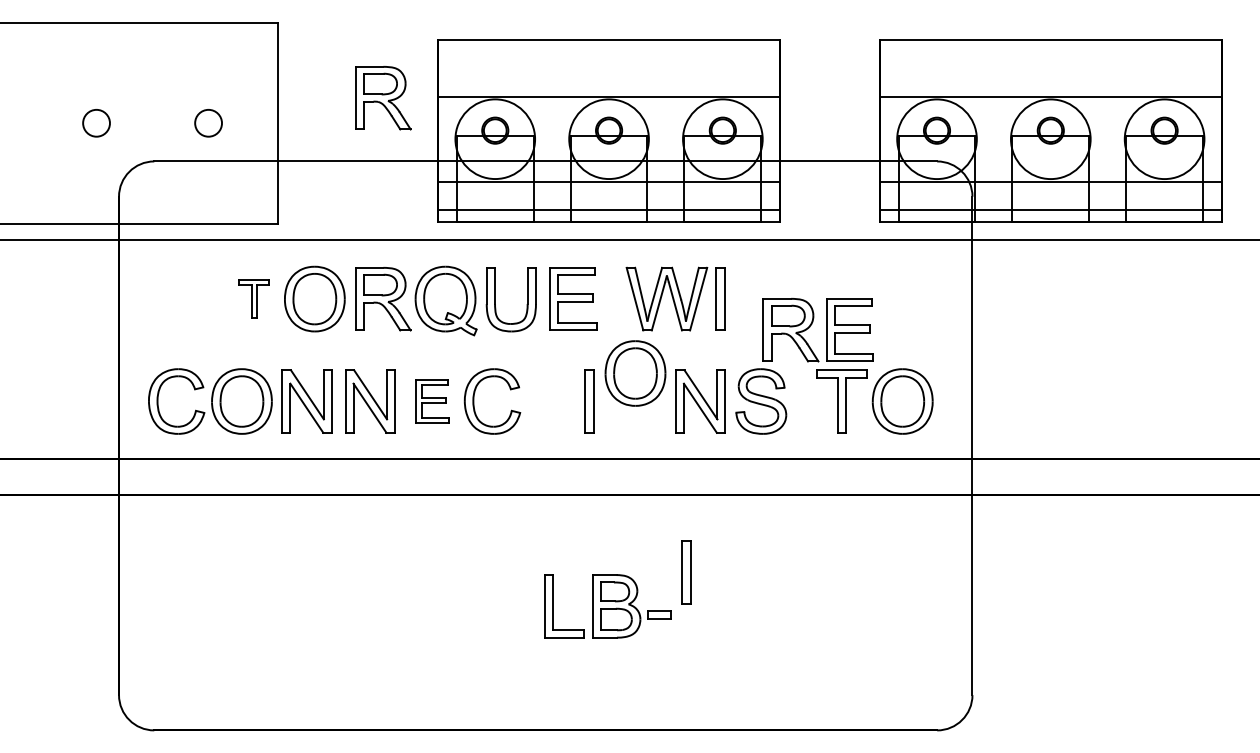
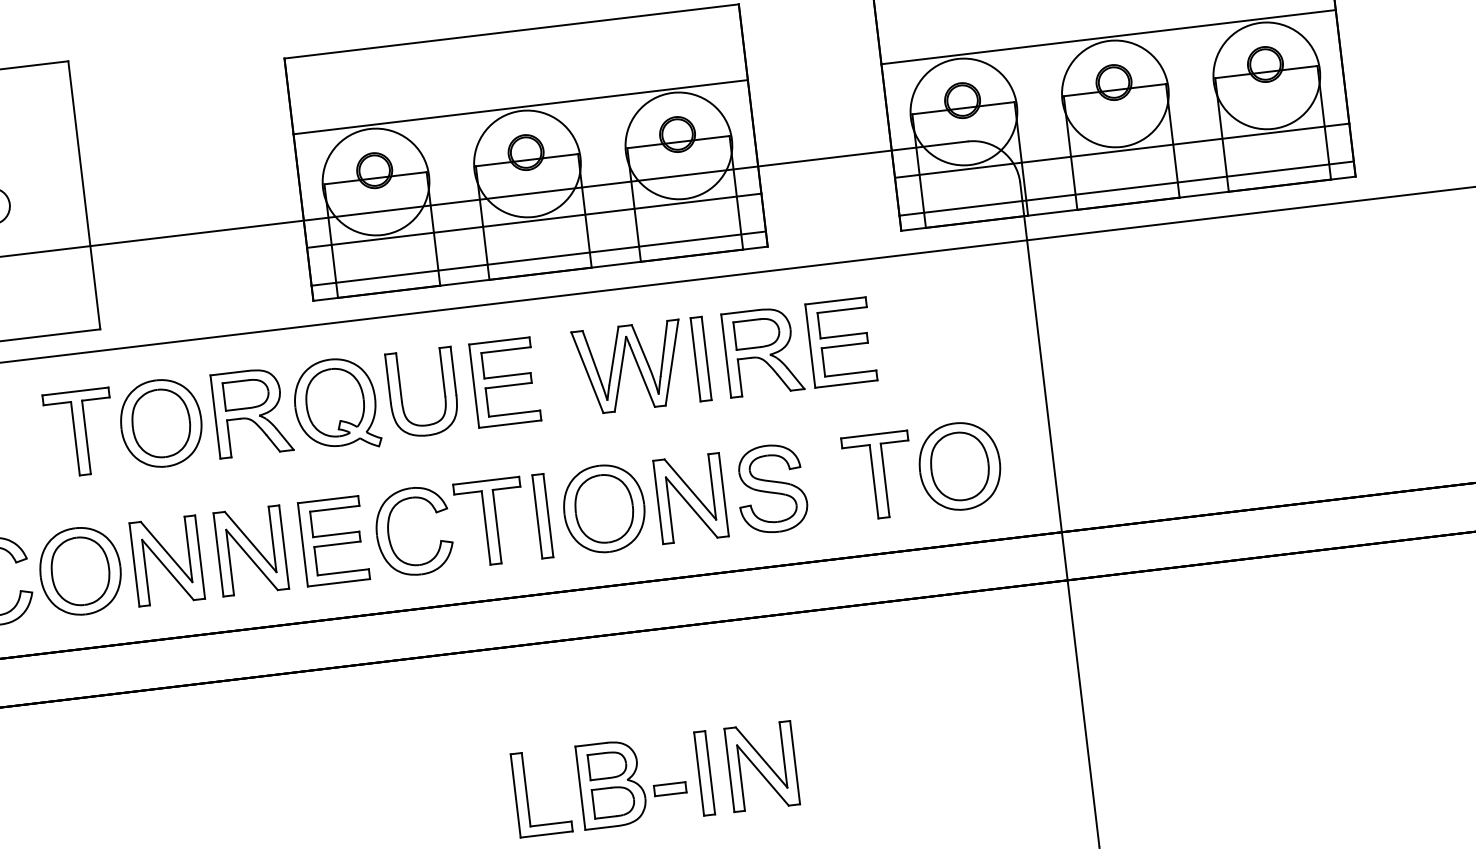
part: (383, 98) -> (220, 145), removed
part: (253, 298) -> (79, 432), size x1.67
part: (810, 327) -> (788, 345), moved
part: (635, 373) -> (604, 508), moved
part: (432, 401) -> (334, 541), size x1.43
part: (550, 401) -> (491, 522), added
part: (686, 572) -> (704, 773), moved
part: (729, 606) -> (761, 766), added

